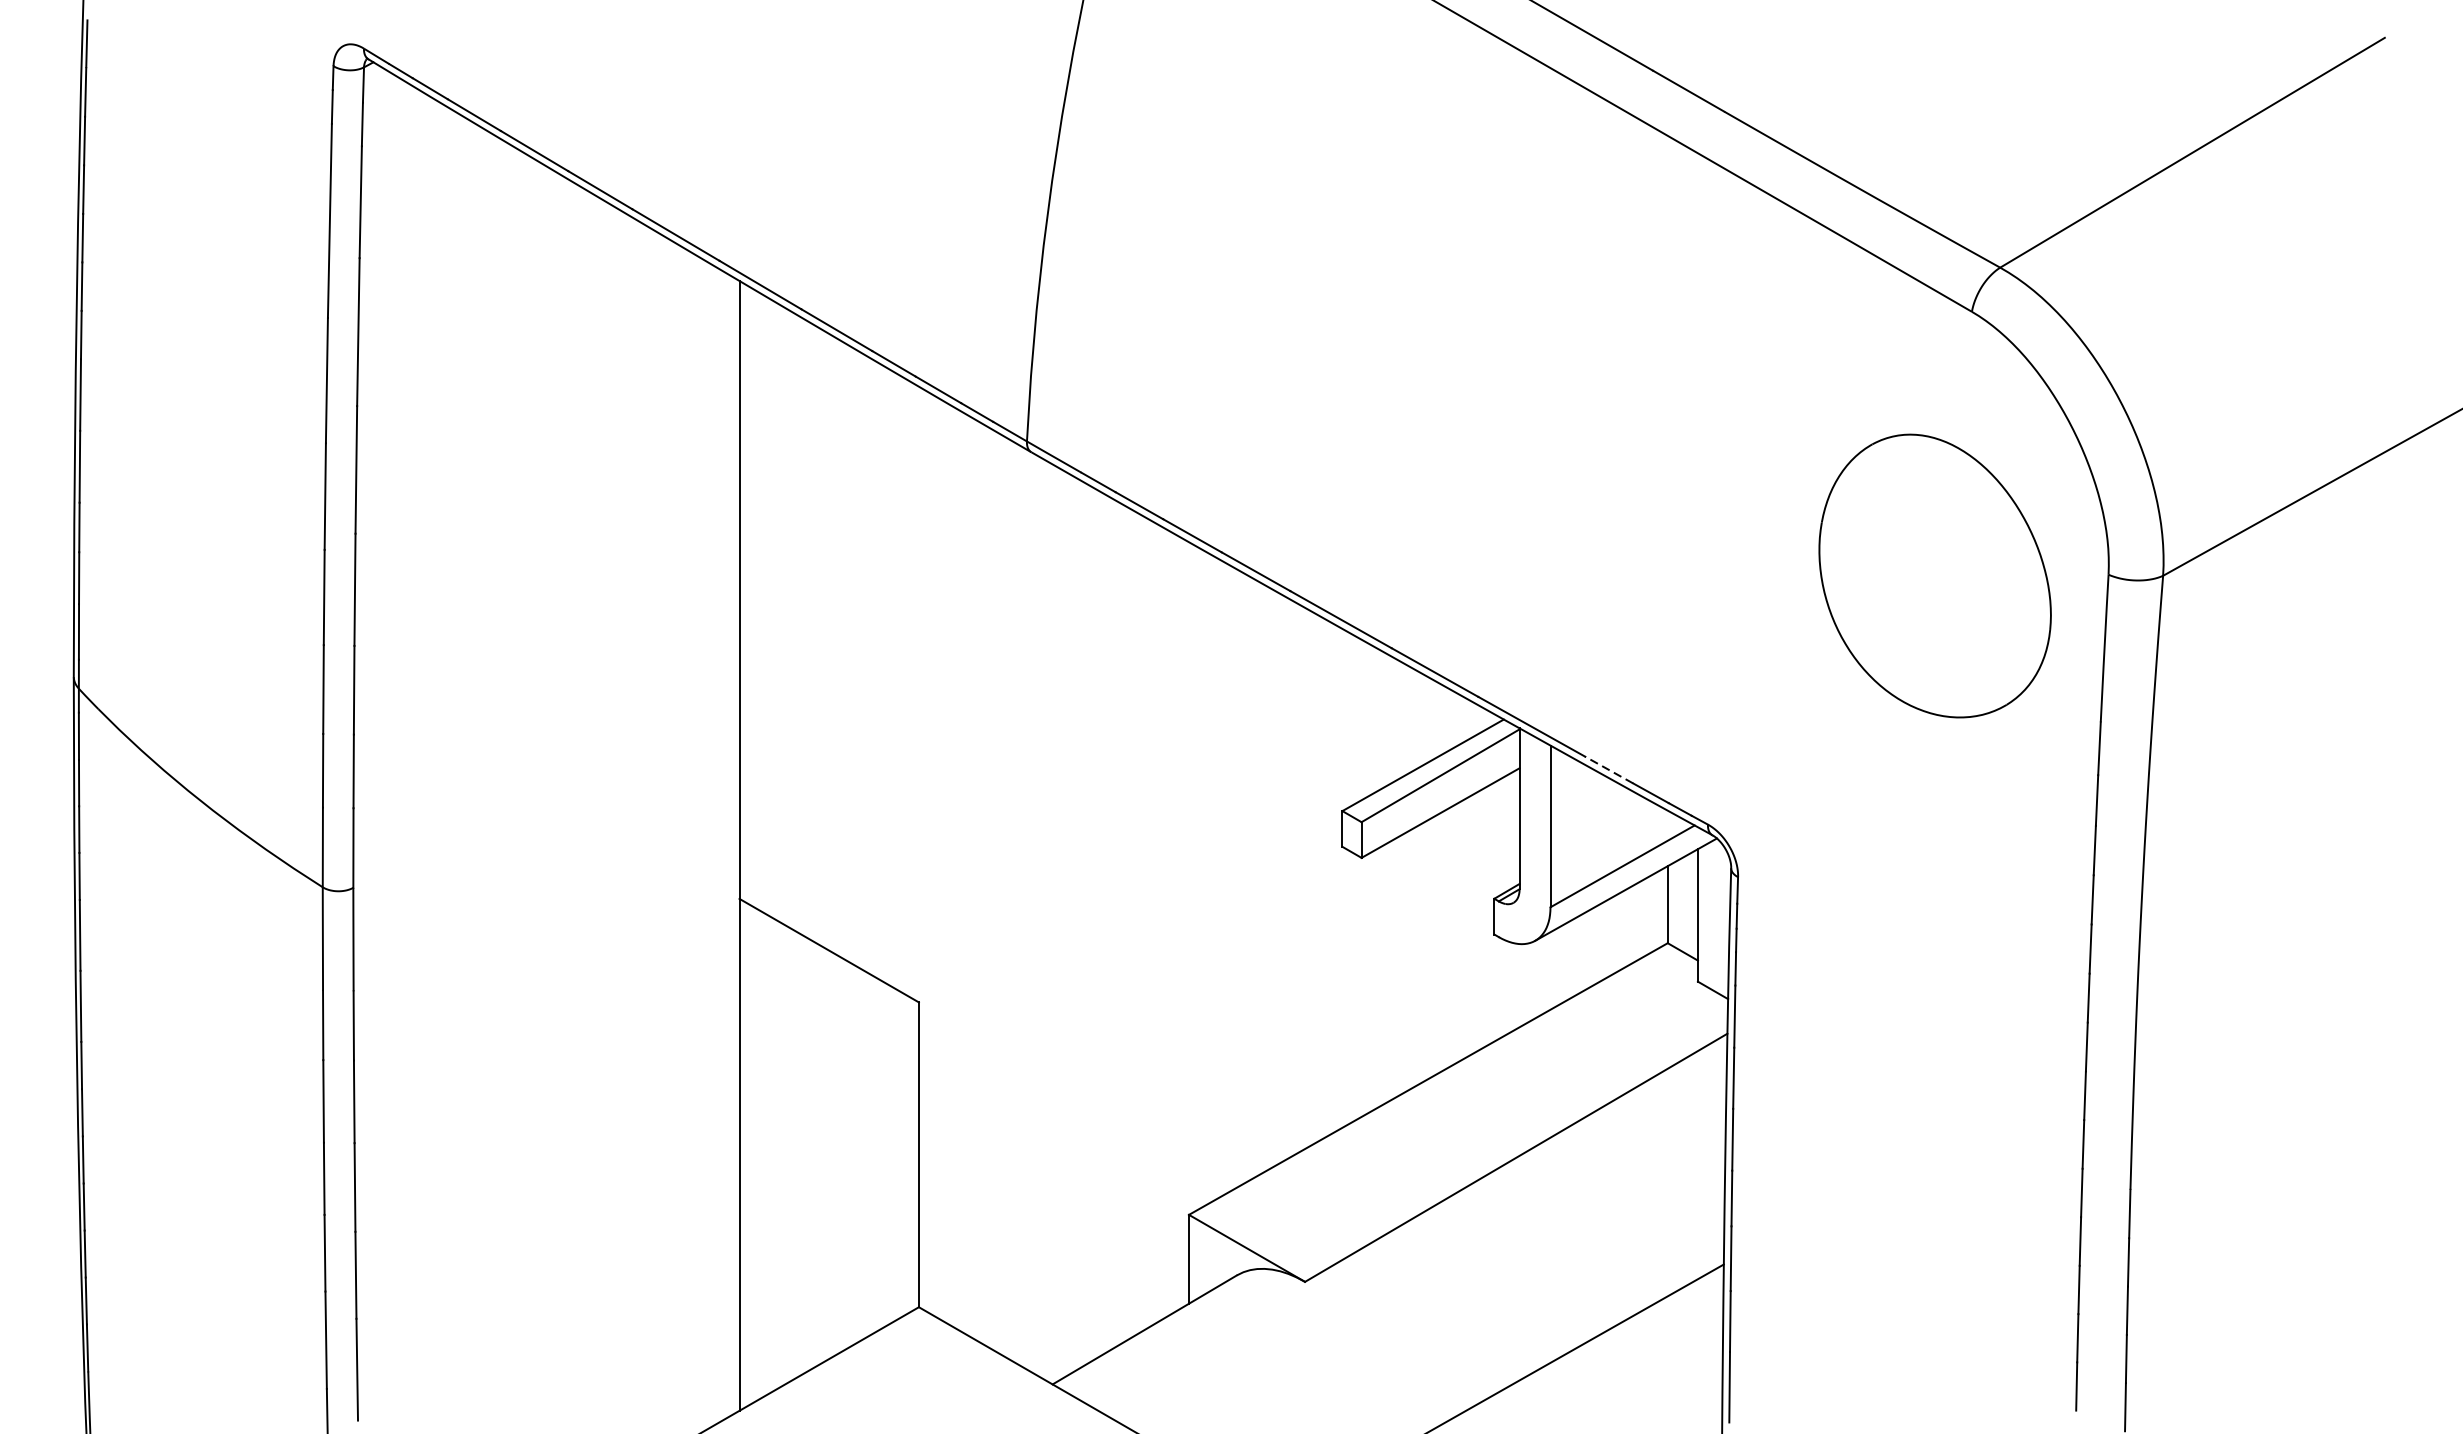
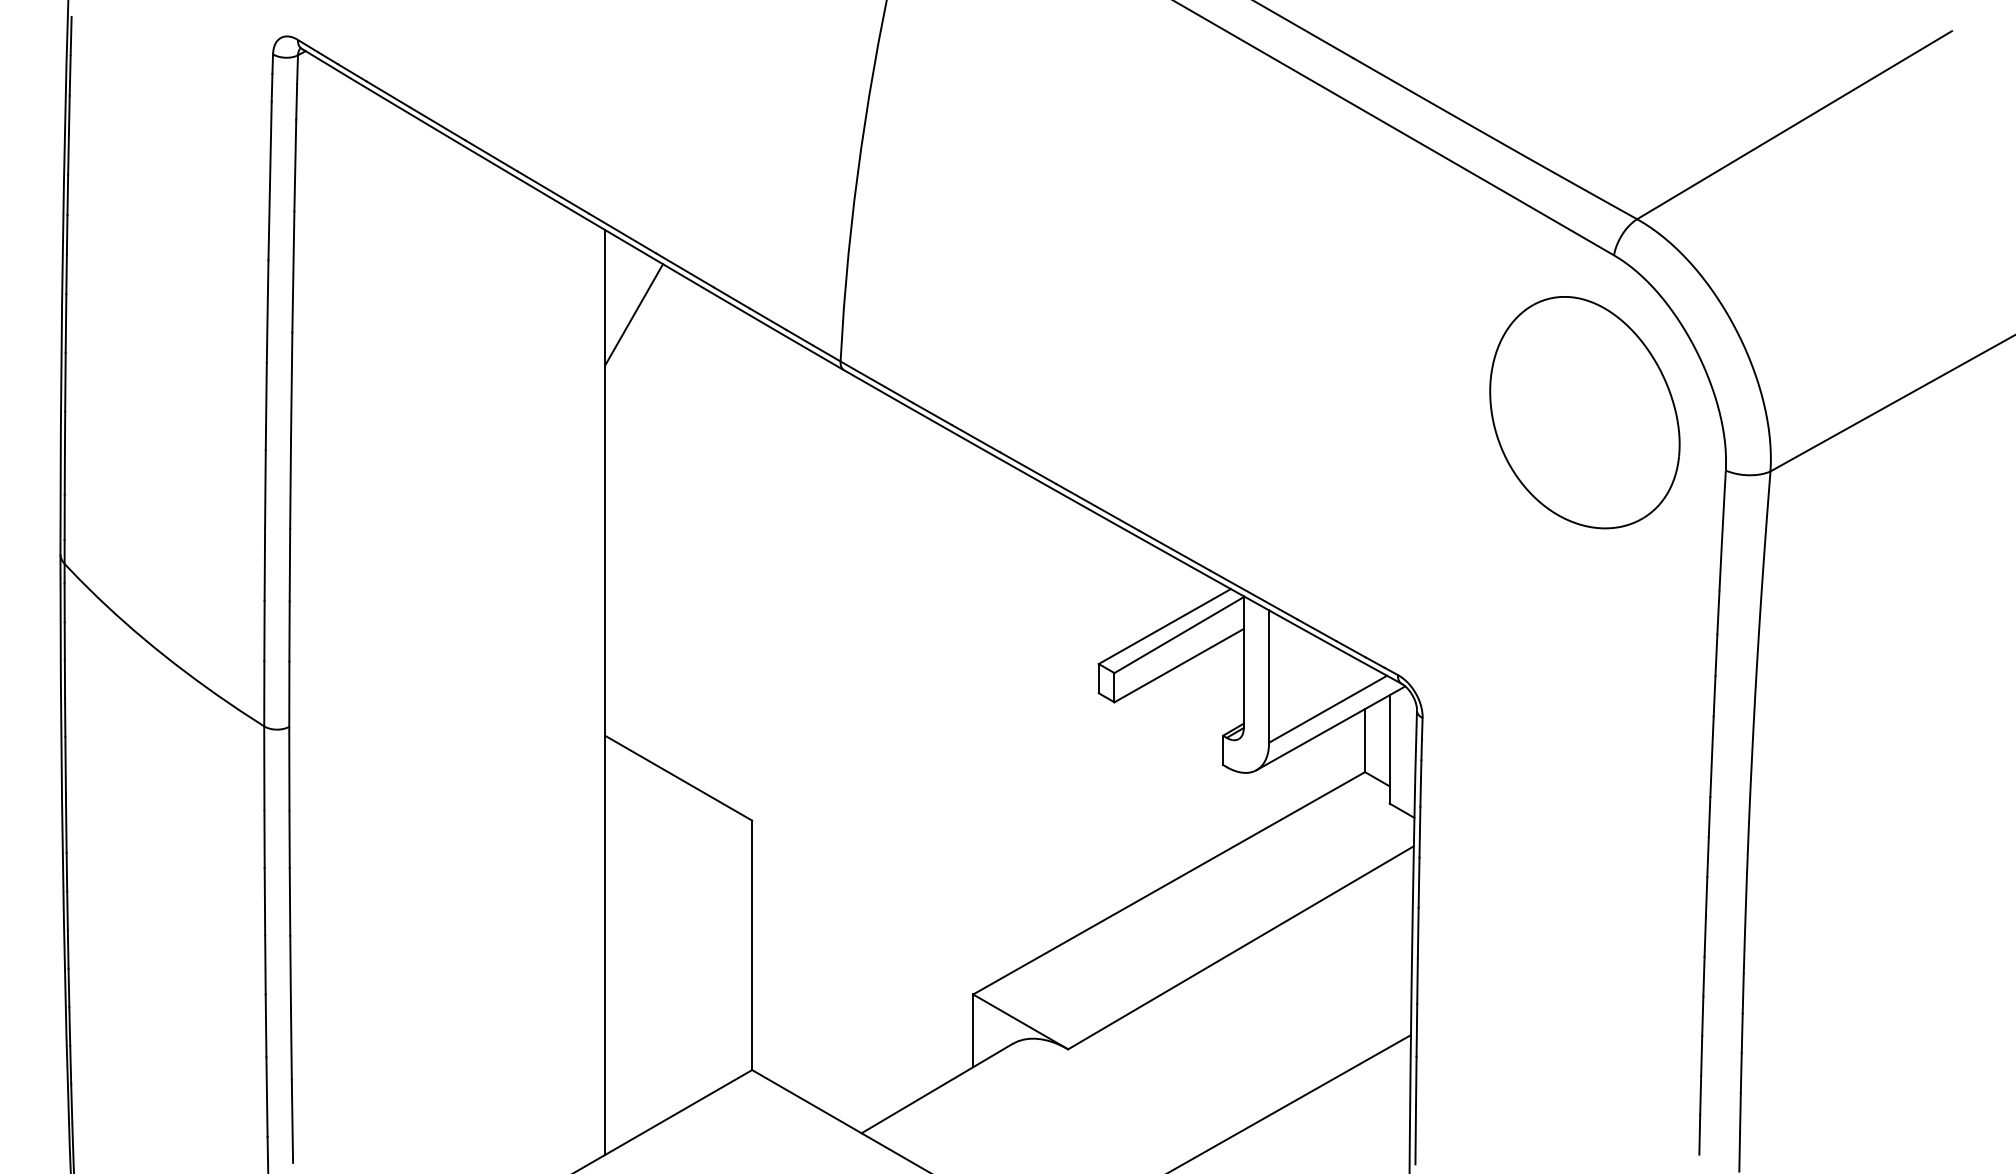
line: (775, 384) -> (634, 314), added
part: (1934, 575) -> (1584, 412), moved
line: (1609, 770) -> (1317, 630), dashed -> solid

